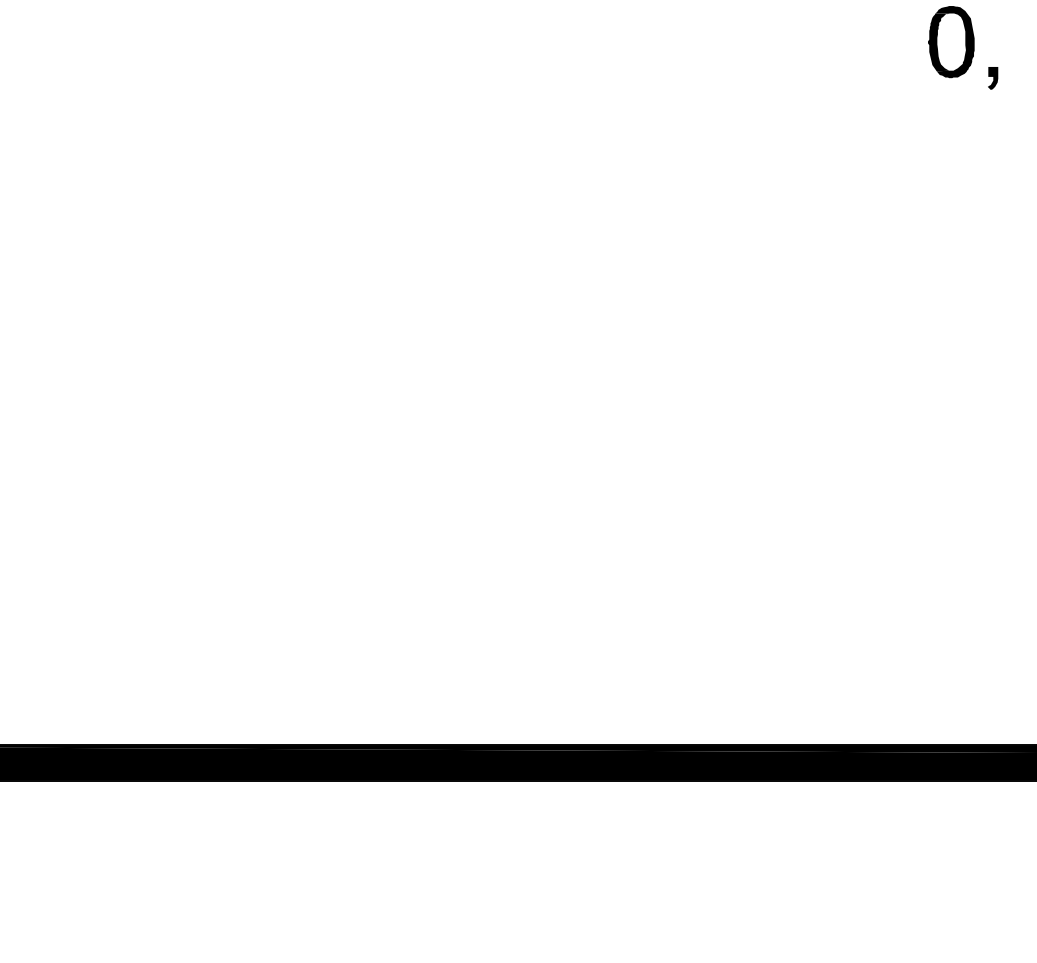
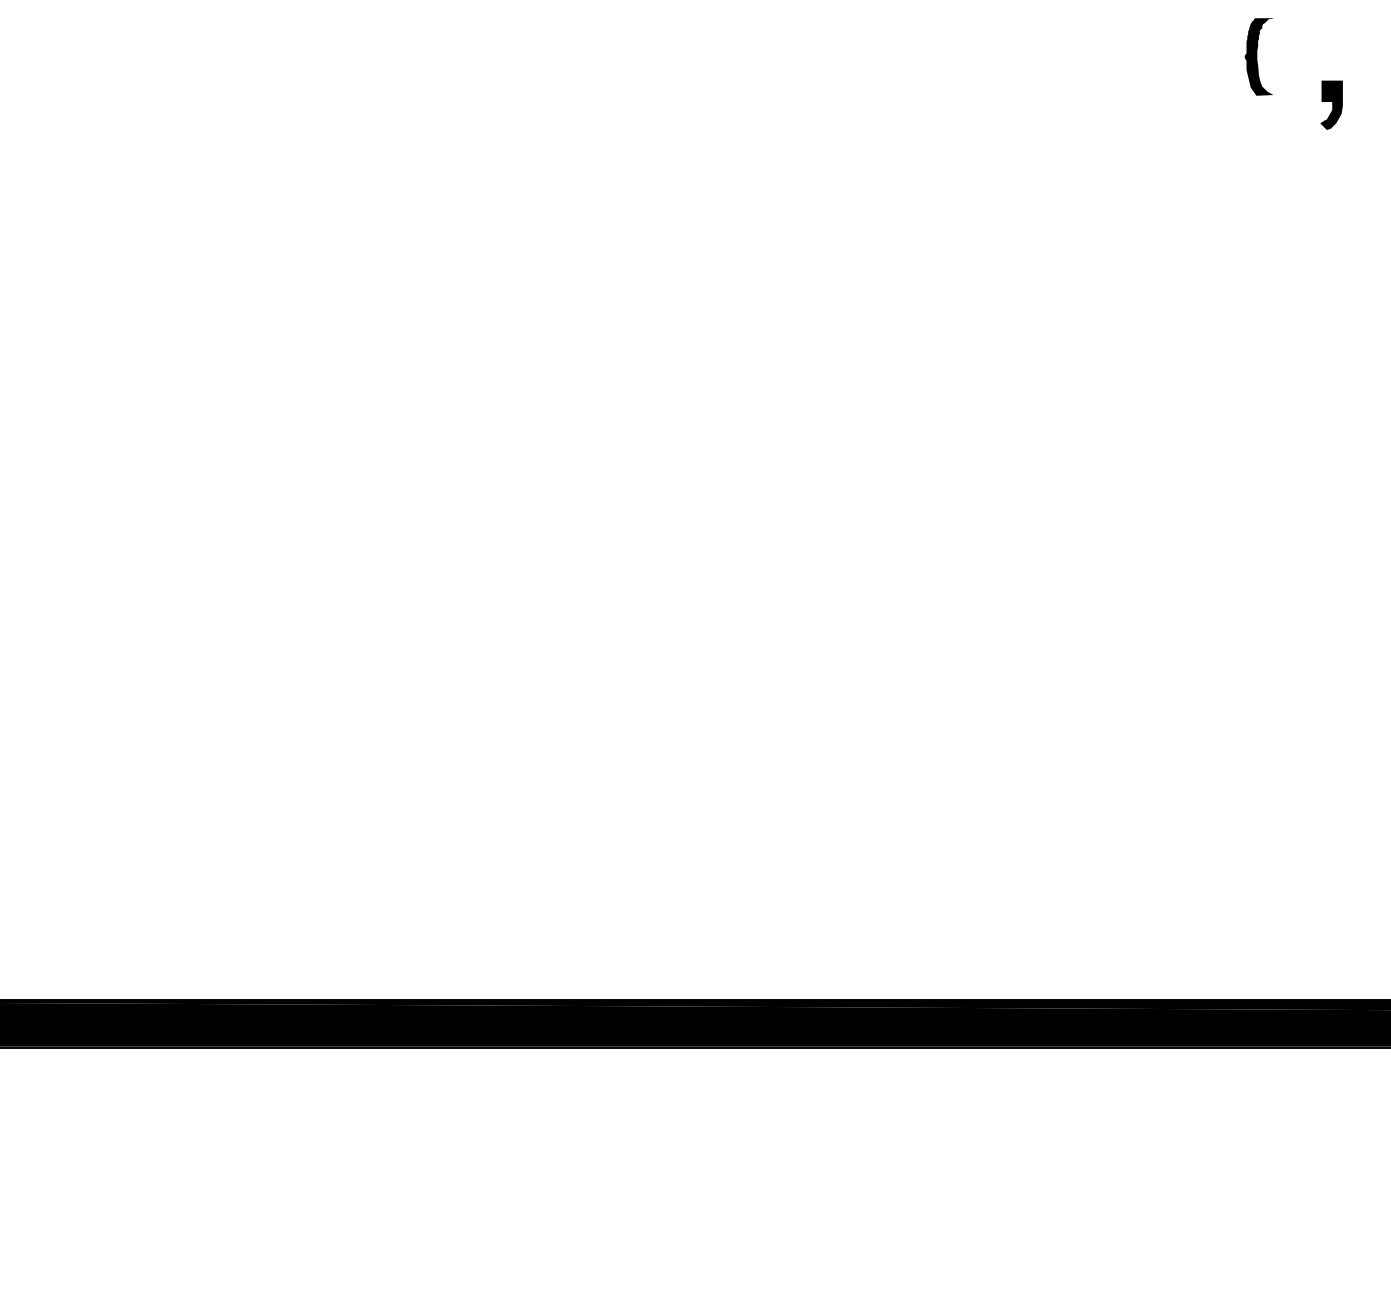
fill: (954, 42) -> (1280, 57), removed
part: (993, 78) -> (1332, 105), size x1.6

